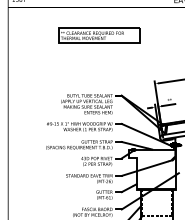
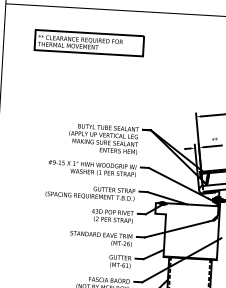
part: (99, 35) -> (89, 43), moved

